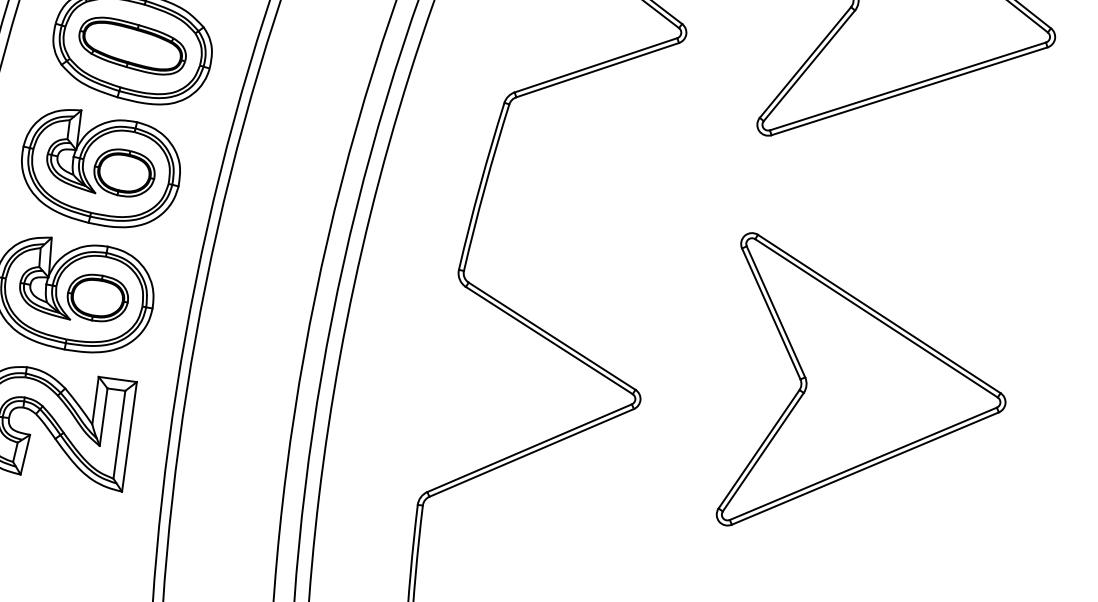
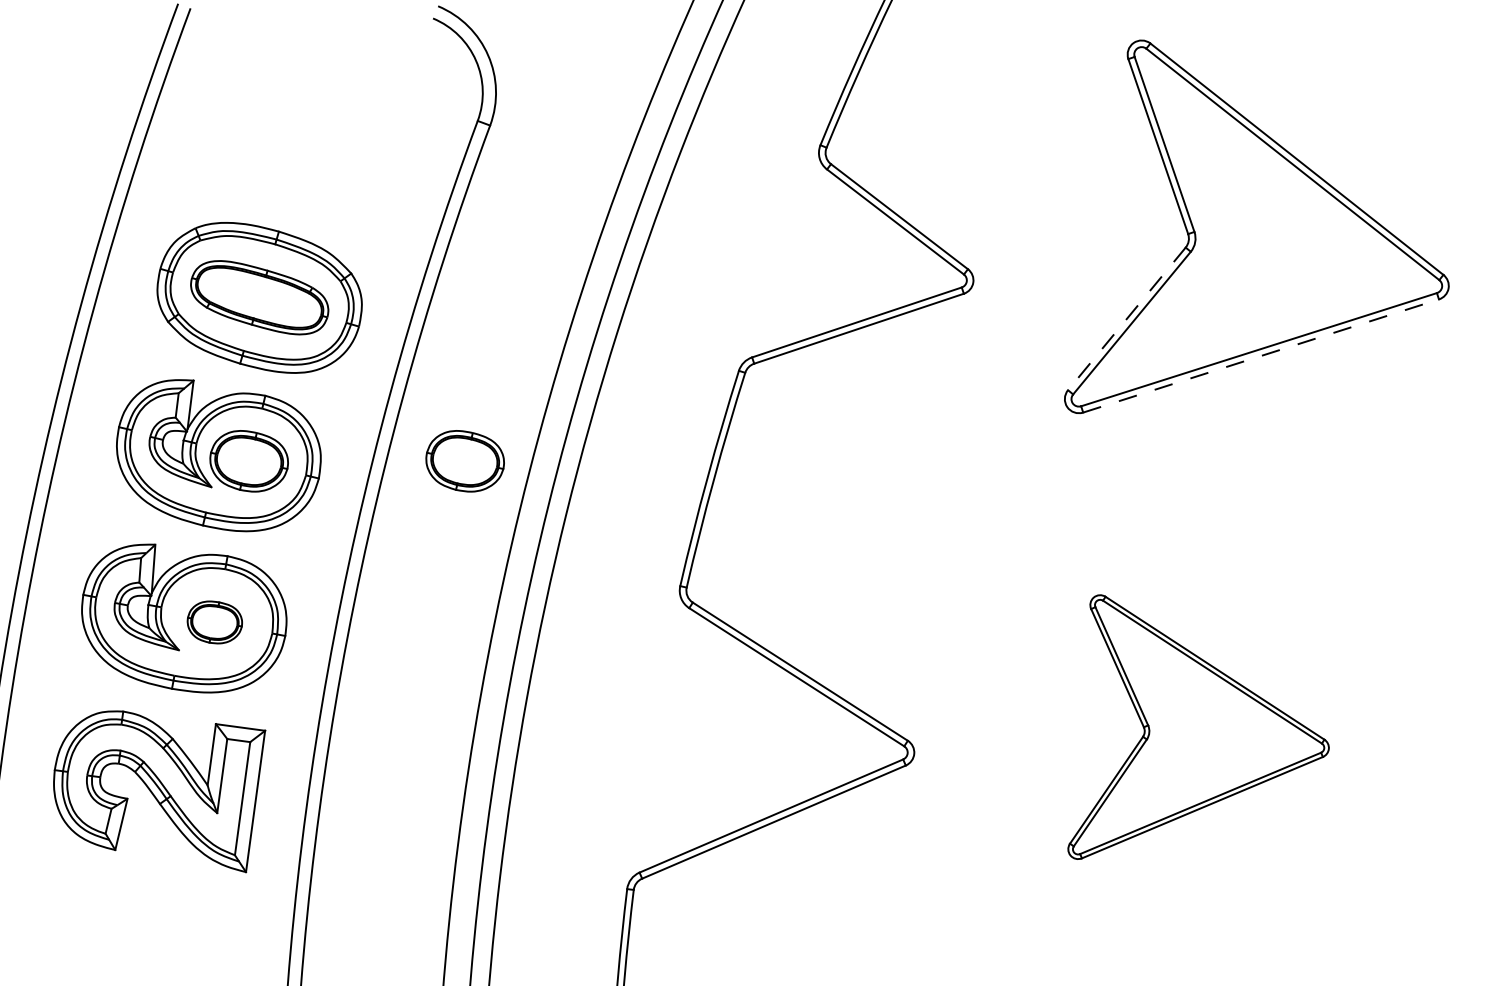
line: (805, 63) -> (1126, 319), solid -> dashed
line: (909, 91) -> (1261, 356), solid -> dashed
part: (291, 173) -> (464, 461), added
part: (97, 298) -> (214, 622), size x0.7
part: (861, 378) -> (1198, 726), size x0.7

